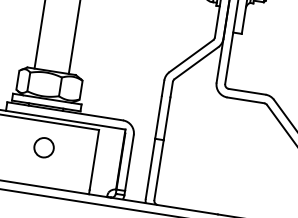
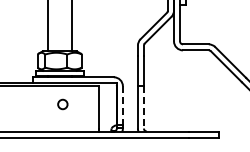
circle: (43, 147) -> (62, 104), size x0.7
line: (128, 162) -> (122, 105), solid -> dashed
line: (158, 170) -> (143, 107), solid -> dashed

